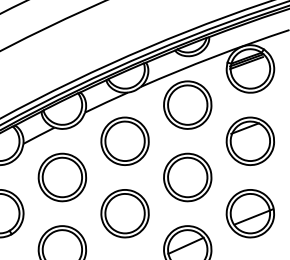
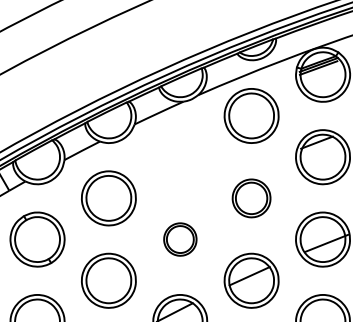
part: (125, 141) -> (180, 157), removed
part: (187, 177) -> (251, 198), size x0.7
part: (125, 213) -> (180, 239), size x0.6

